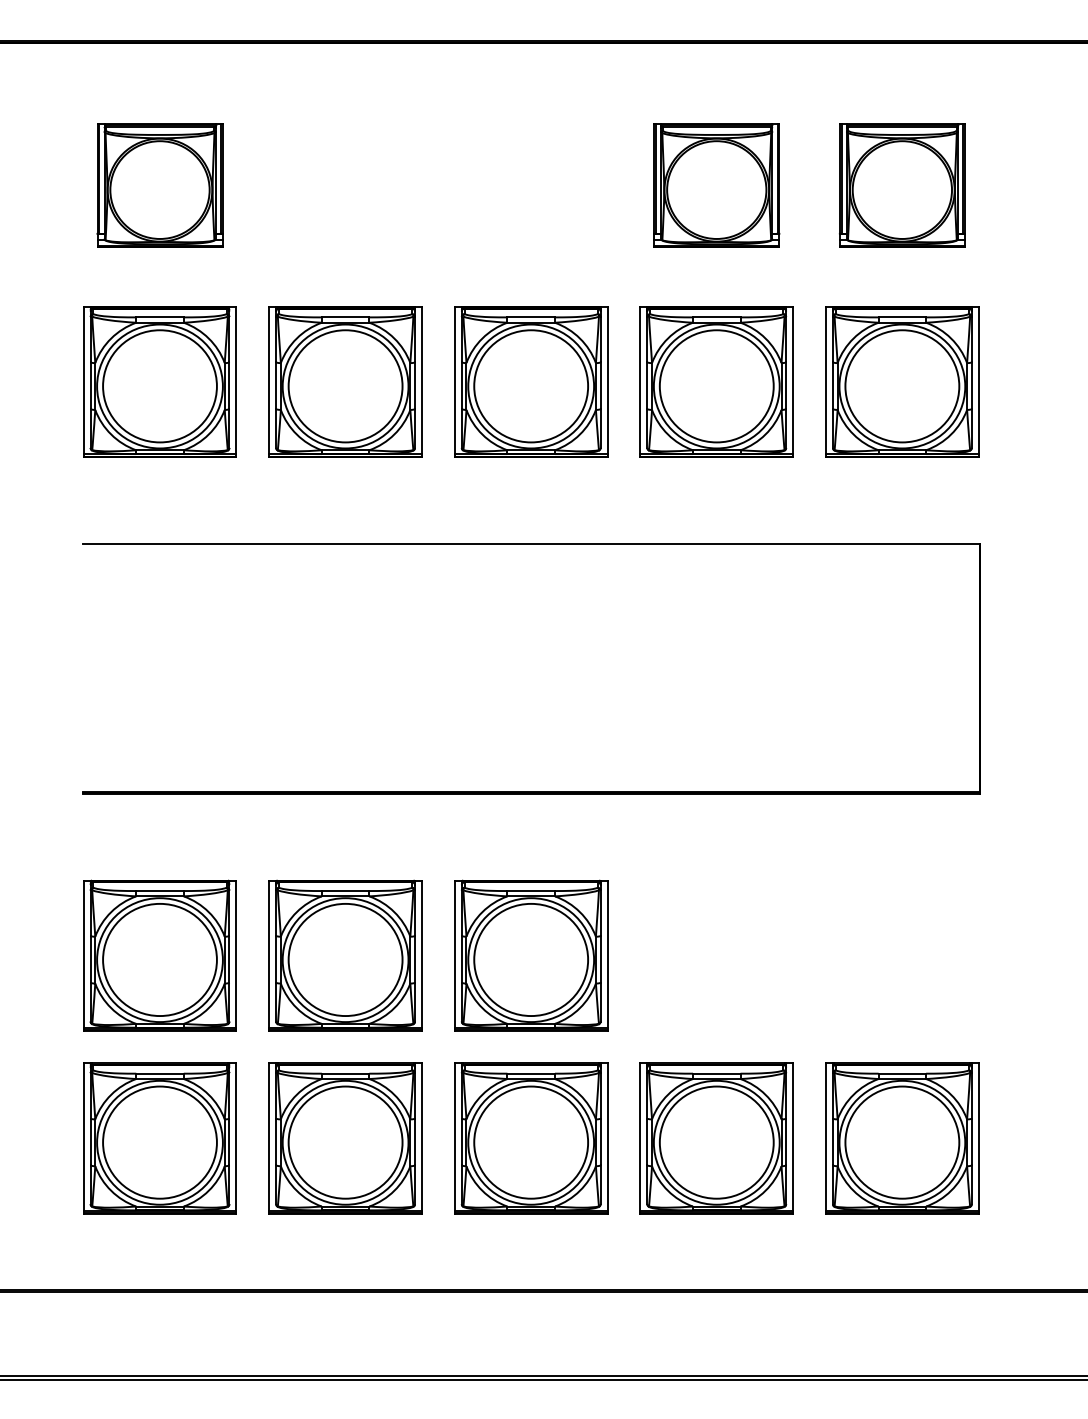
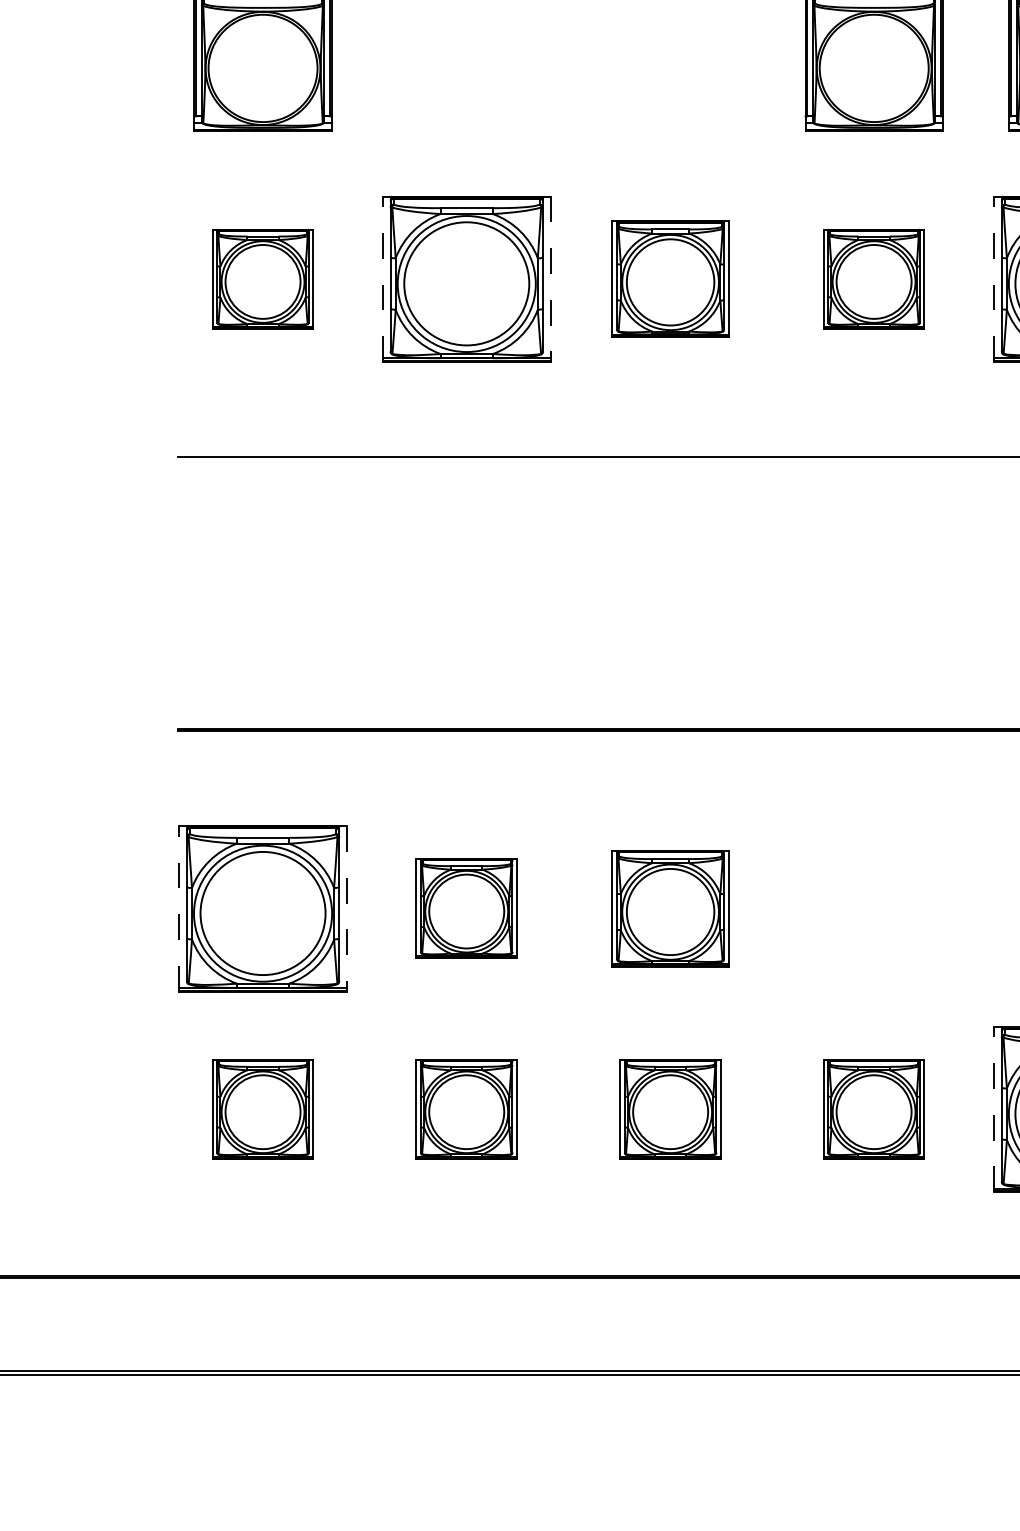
part: (159, 381) -> (262, 278), size x0.6
line: (269, 381) -> (383, 278), solid -> dashed
part: (531, 381) -> (670, 278), size x0.7
part: (716, 381) -> (873, 278), size x0.6
line: (825, 381) -> (993, 278), solid -> dashed
line: (422, 382) -> (551, 279), solid -> dashed
line: (83, 955) -> (179, 908), solid -> dashed
part: (345, 955) -> (466, 908), size x0.6
part: (531, 955) -> (670, 908), size x0.7
line: (236, 956) -> (347, 909), solid -> dashed
part: (159, 1138) -> (262, 1109), size x0.6
part: (345, 1138) -> (466, 1109), size x0.6
part: (531, 1138) -> (670, 1109), size x0.6
part: (716, 1138) -> (873, 1109), size x0.6
line: (825, 1138) -> (993, 1109), solid -> dashed

